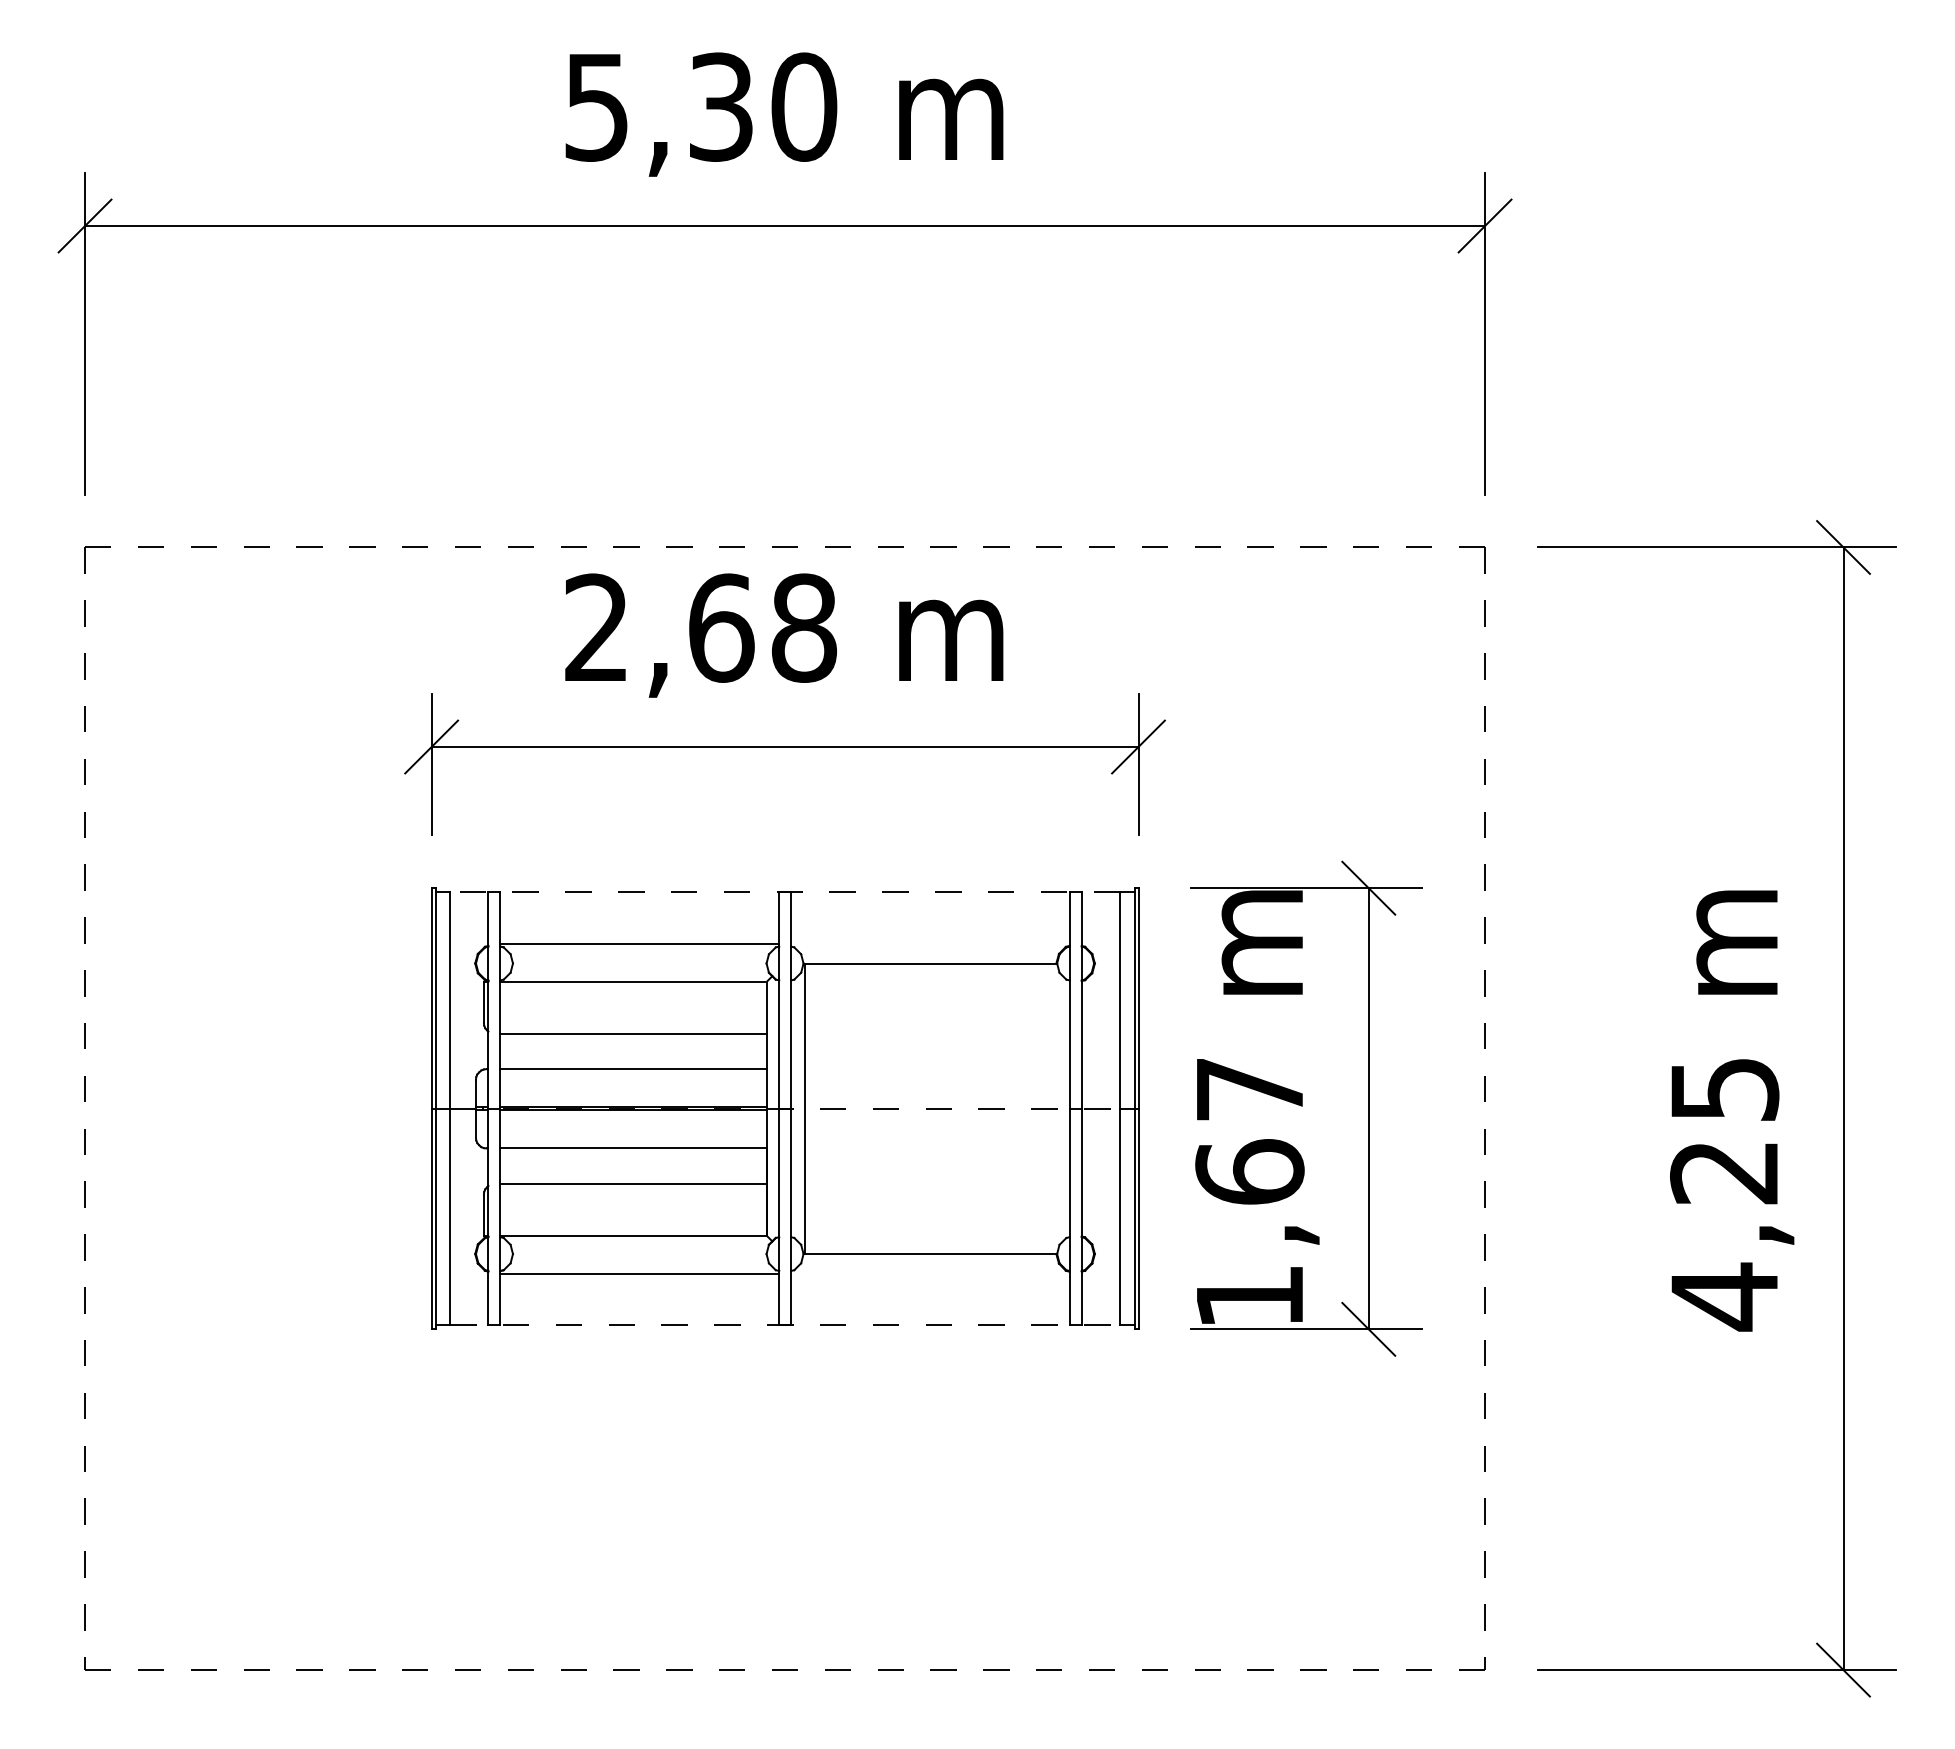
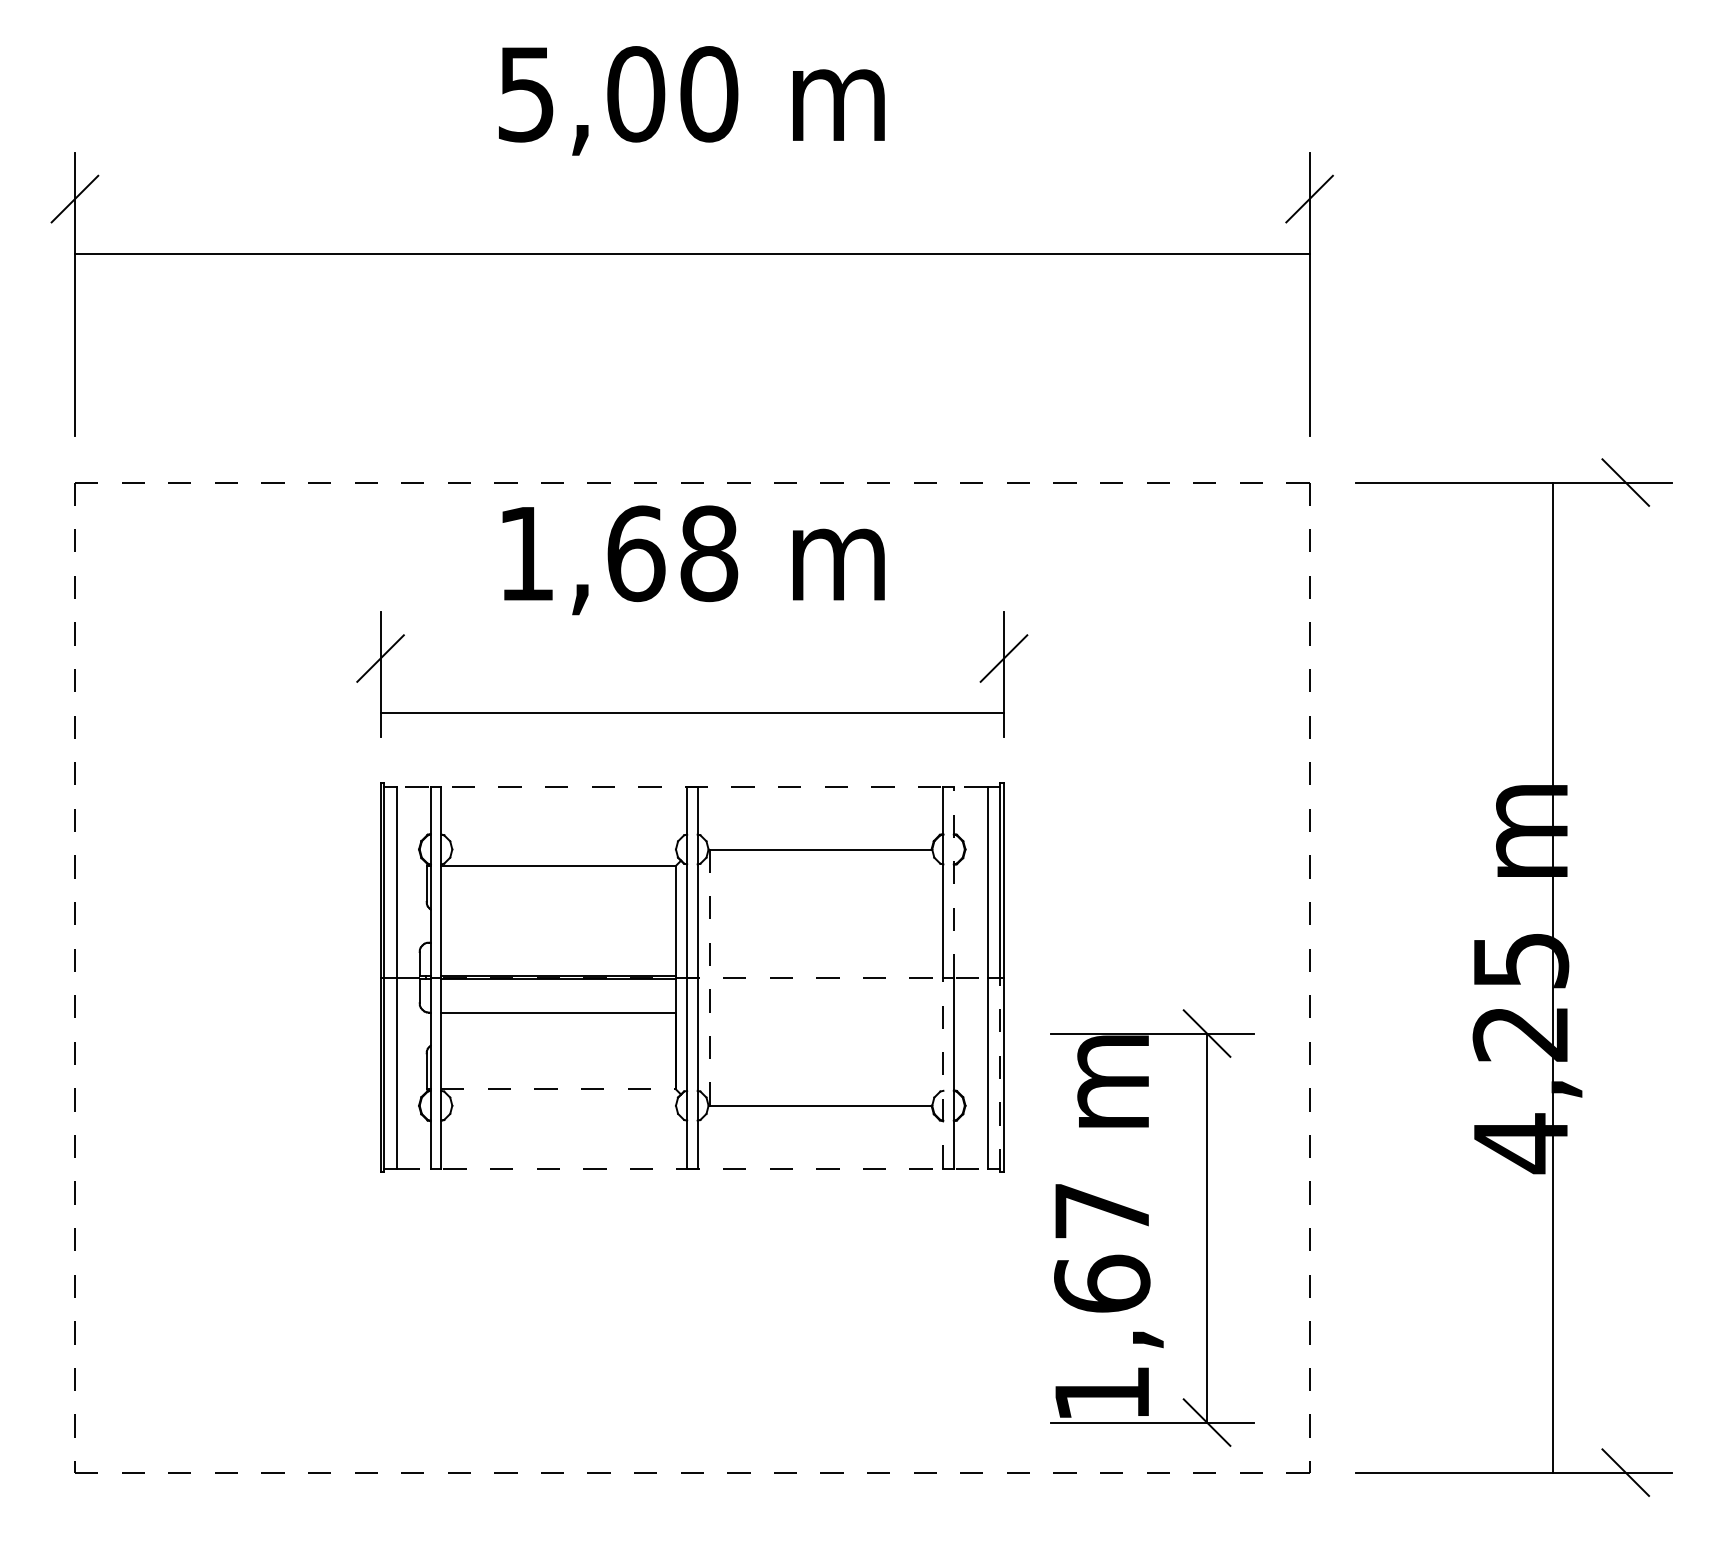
text: (721, 106) -> (636, 93), 5,30 -> 5,00
line: (785, 226) -> (692, 254), moved
text: (595, 626) -> (525, 552), 2,68 -> 1,68
line: (784, 747) -> (691, 713), moved
line: (639, 943) -> (563, 831), removed
line: (1081, 1000) -> (953, 882), solid -> dashed
line: (633, 1033) -> (558, 911), removed
line: (633, 1069) -> (558, 942), removed
line: (804, 1108) -> (709, 977), solid -> dashed
part: (1306, 1108) -> (1152, 1227), moved
line: (1843, 1108) -> (1553, 977), moved
line: (633, 1184) -> (558, 1044), removed
line: (1069, 1216) -> (943, 1072), solid -> dashed
line: (1134, 1218) -> (1000, 1074), solid -> dashed
line: (633, 1235) -> (558, 1089), solid -> dashed
line: (639, 1273) -> (563, 1122), removed

